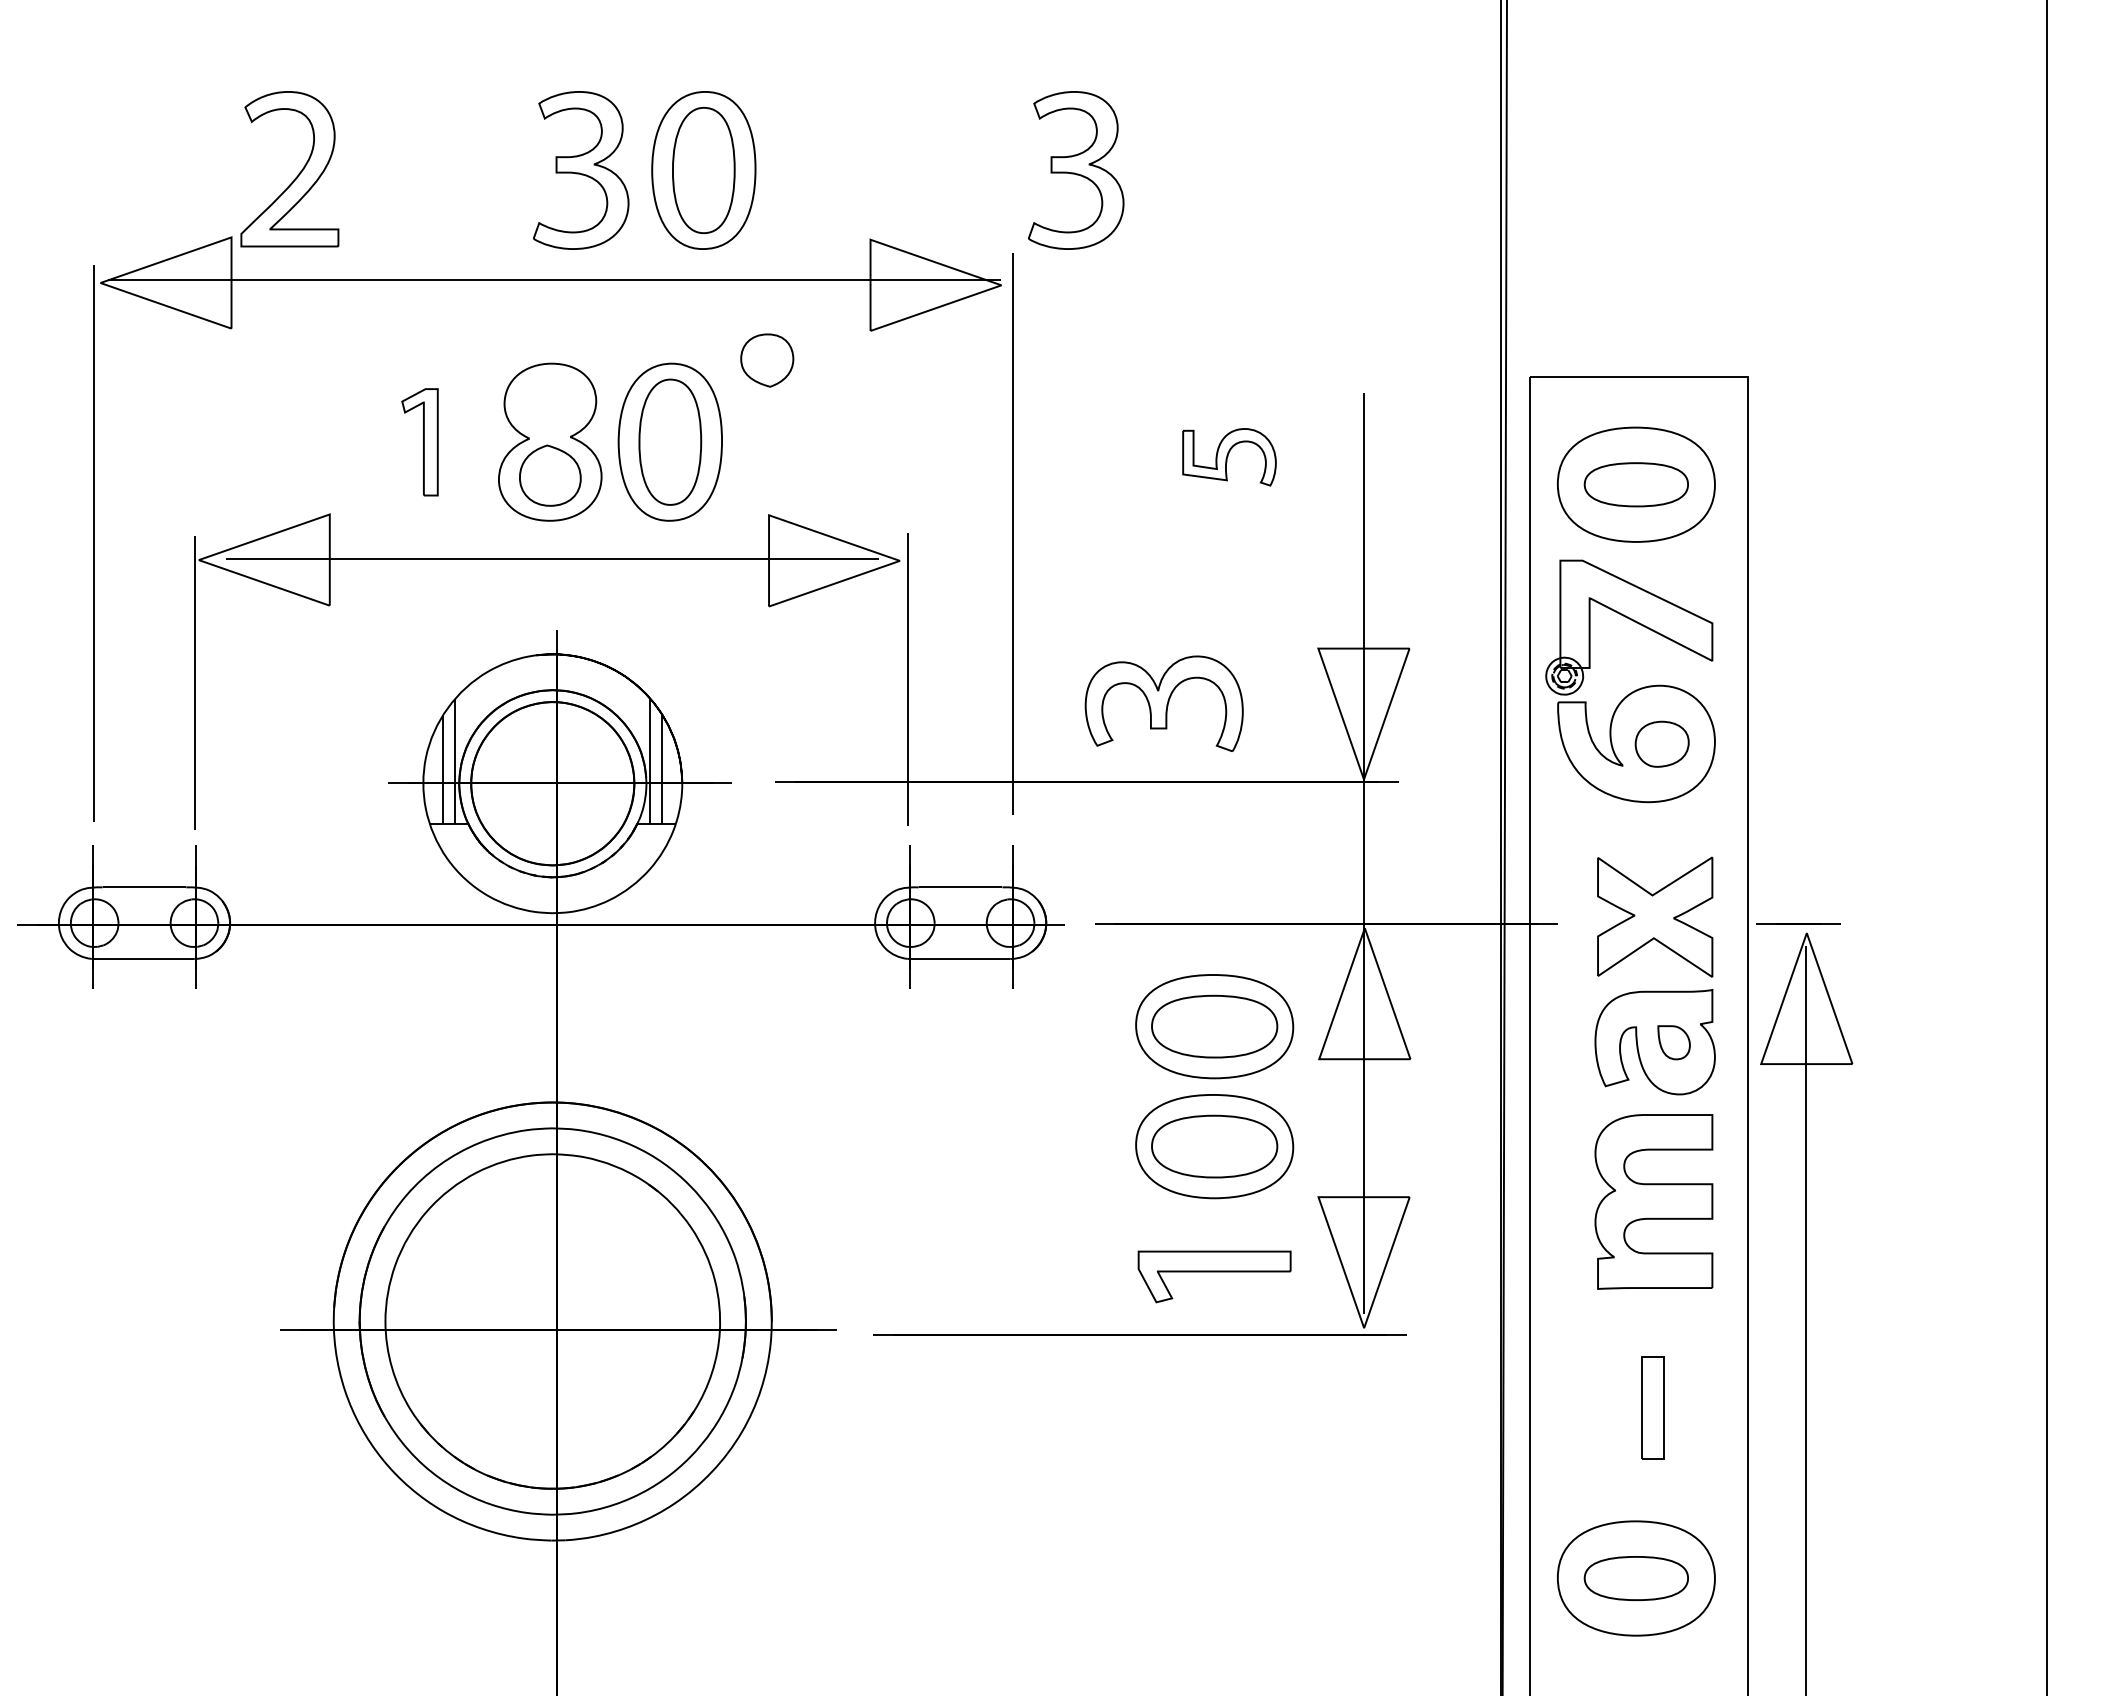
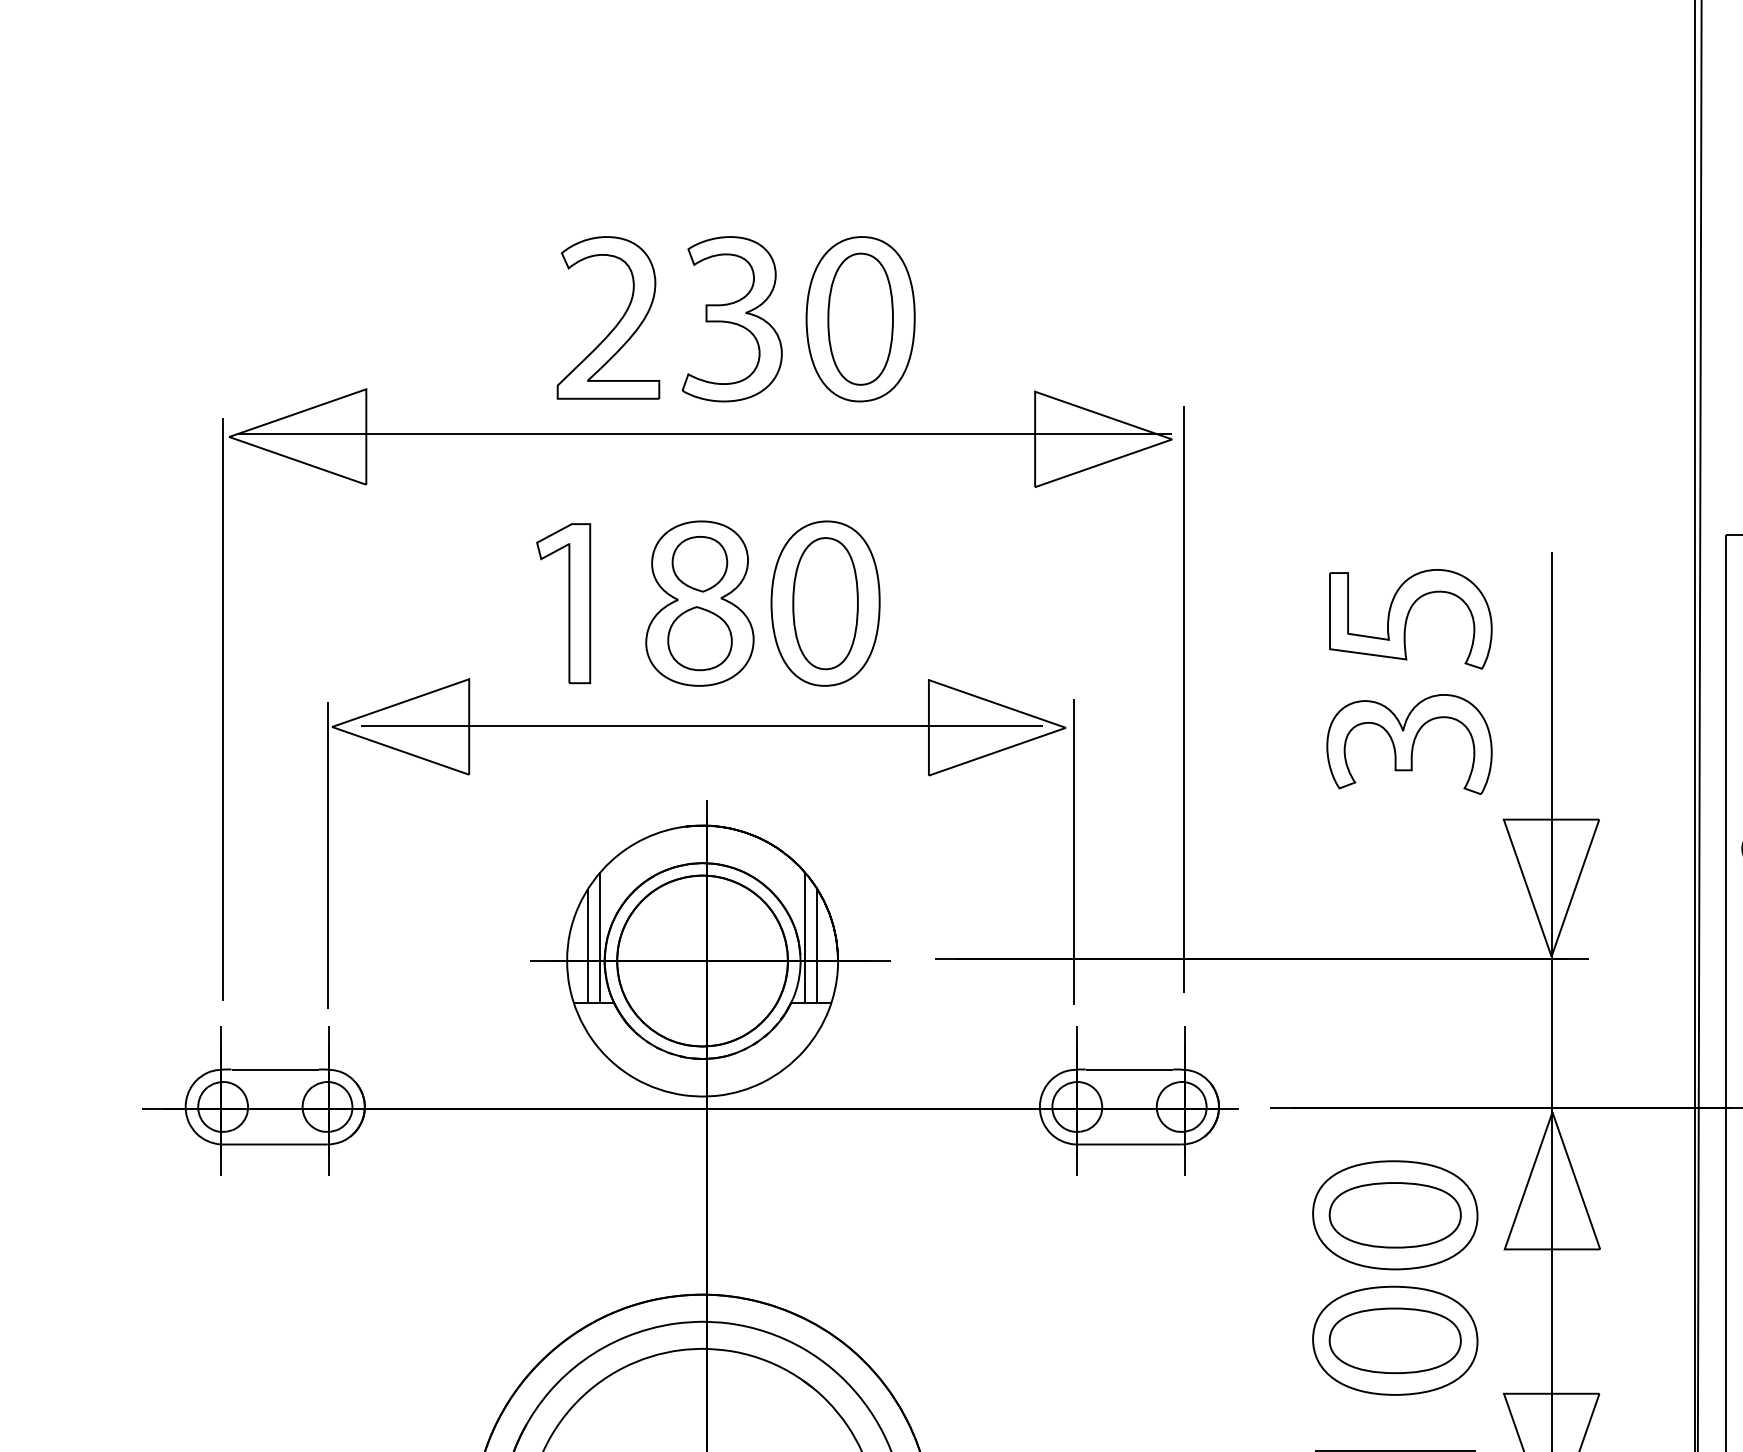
part: (1076, 170) -> (1250, 319), removed
part: (298, 173) -> (617, 322), moved
part: (767, 360) -> (700, 564), moved
part: (419, 442) -> (563, 603), size x1.43
part: (1229, 457) -> (1410, 619), size x1.67
part: (1163, 703) -> (1408, 744), moved

